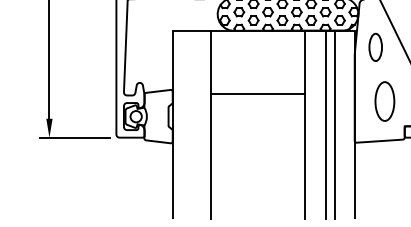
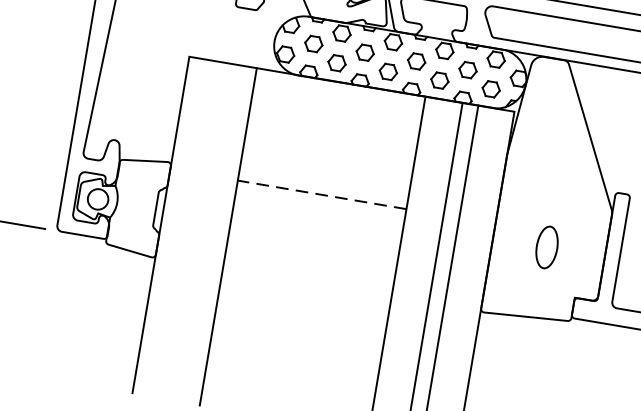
part: (375, 46) -> (546, 146), removed
line: (257, 93) -> (321, 194), solid -> dashed
part: (384, 101) -> (546, 247), size x0.6

